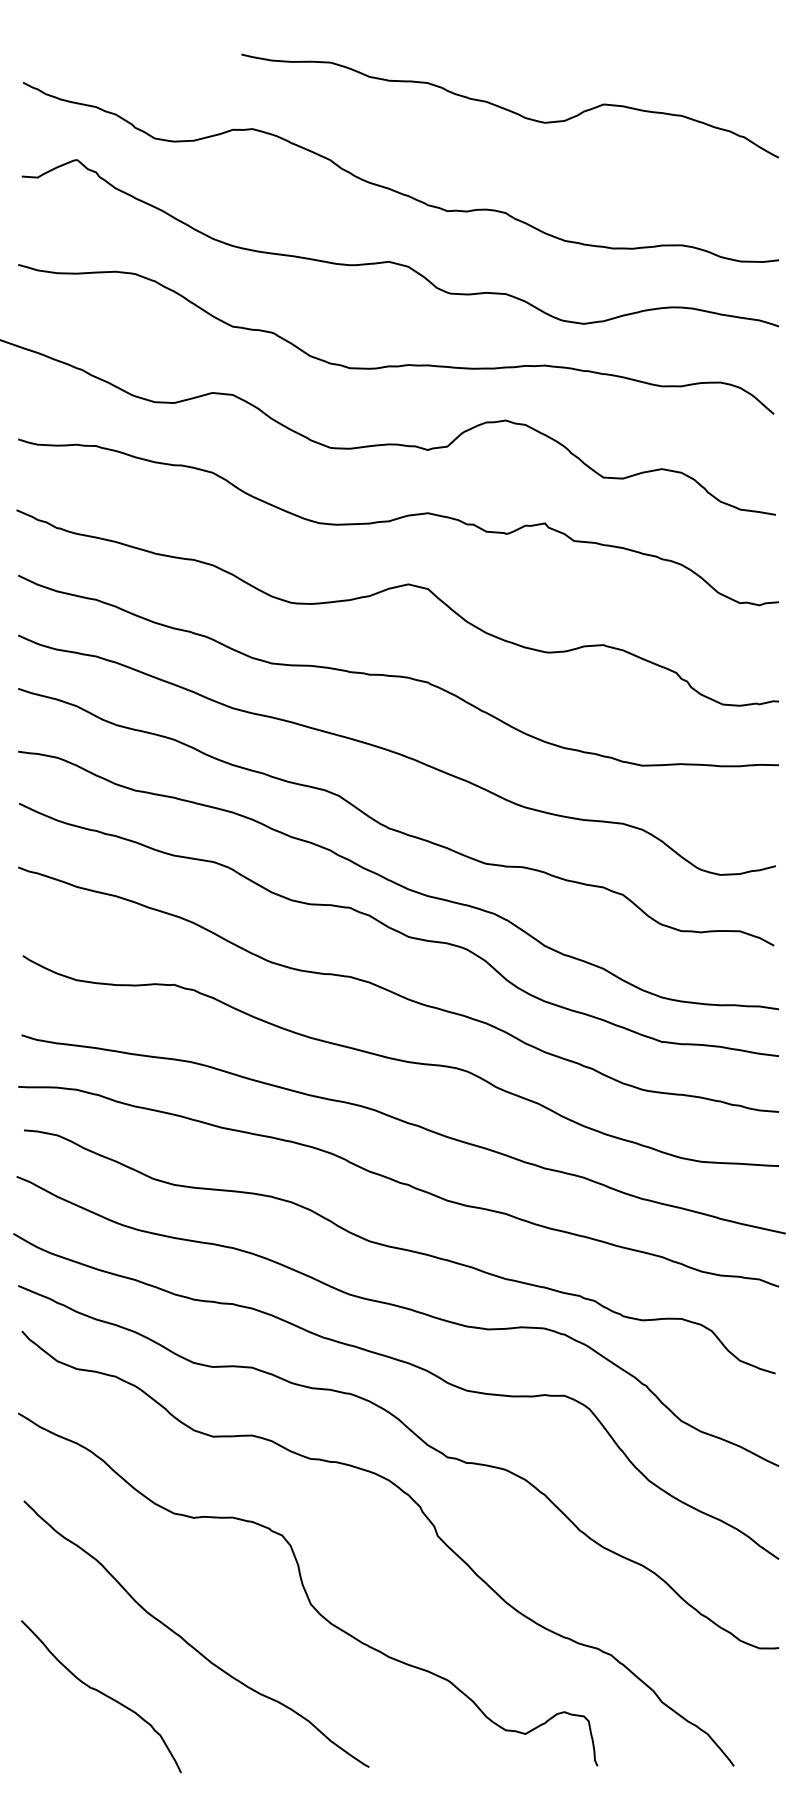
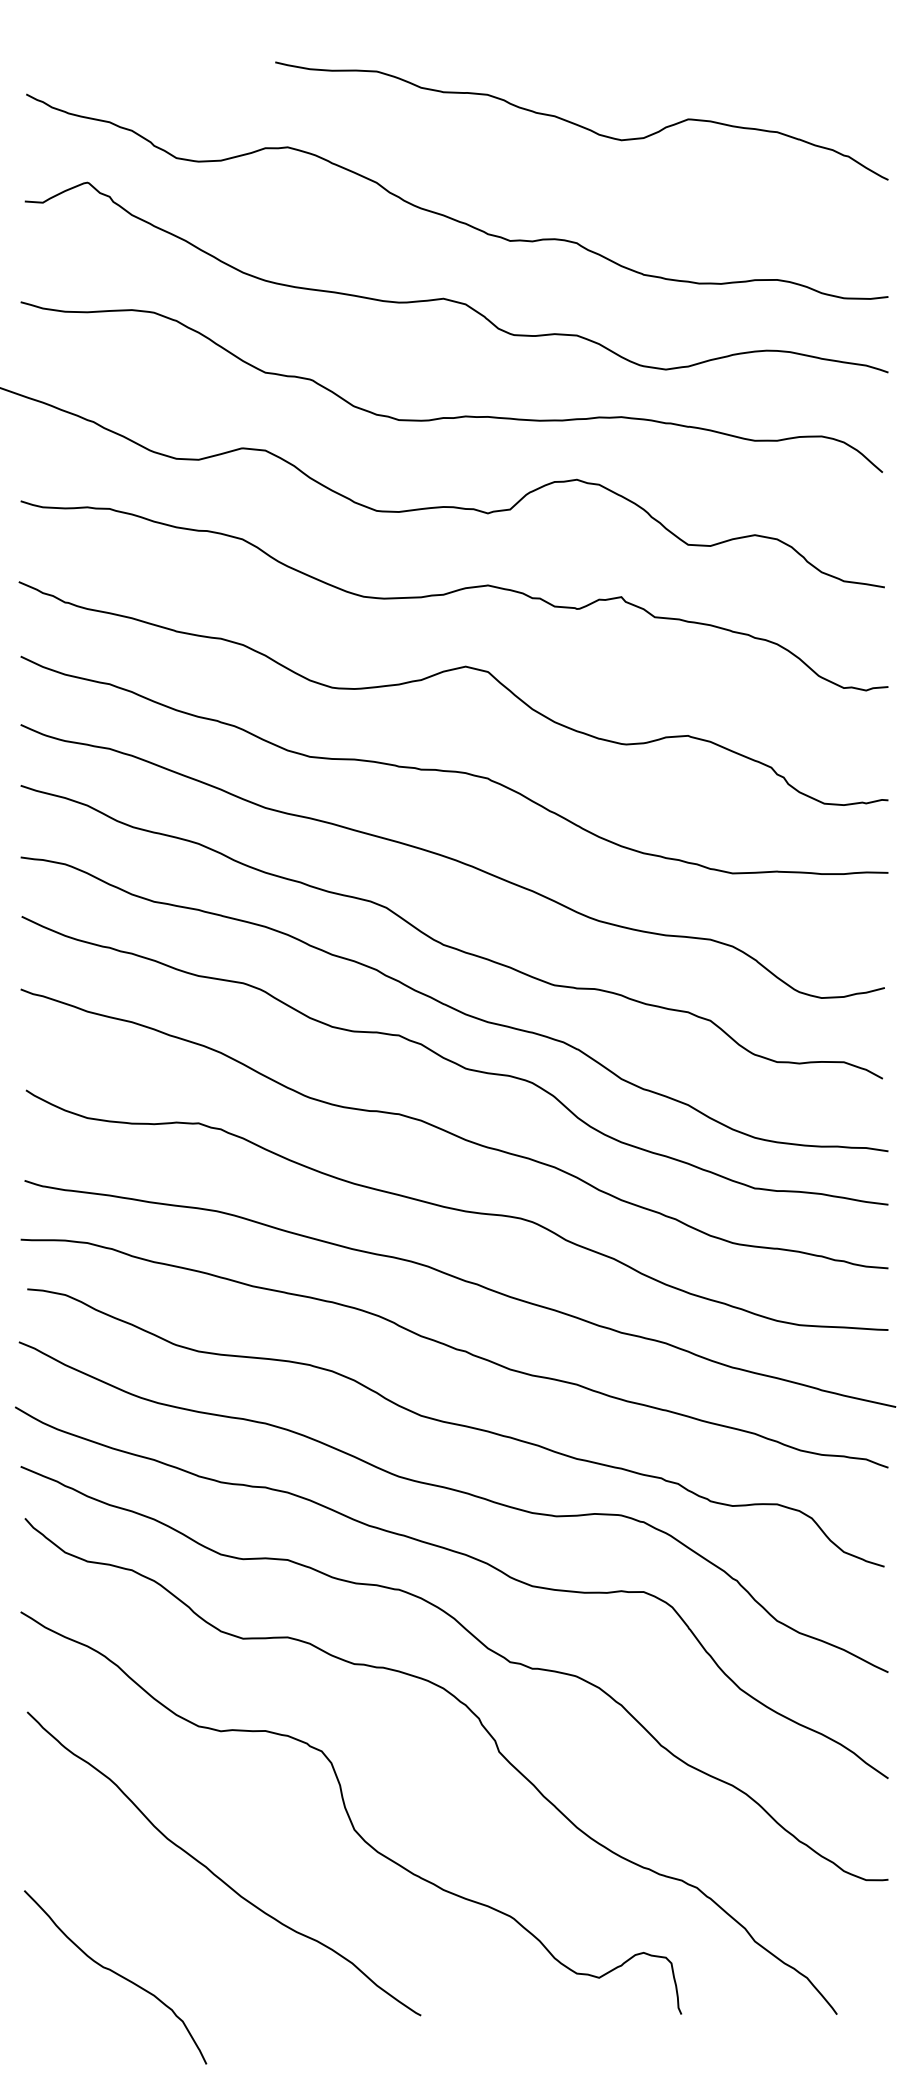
curve: (102, 1694) -> (116, 1974), moved

